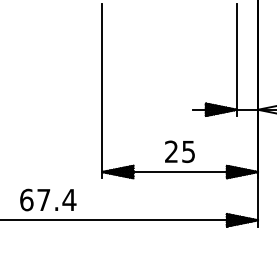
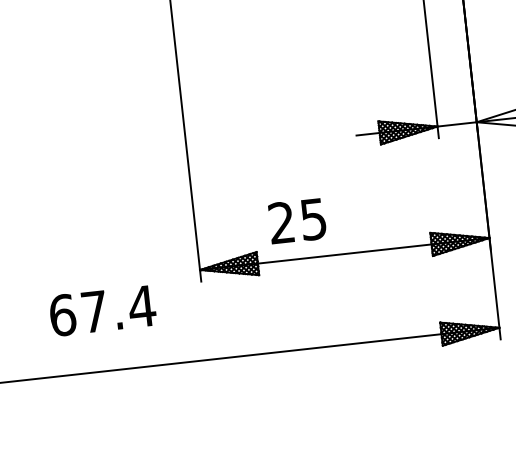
text: (179, 151) -> (296, 220), moved
text: (48, 199) -> (103, 309), moved

